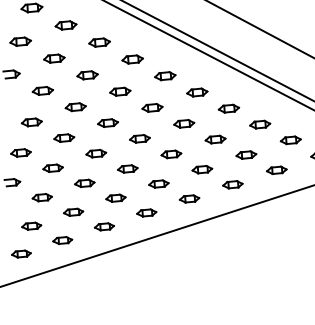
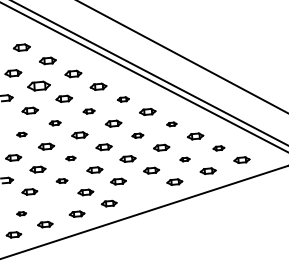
part: (53, 59) -> (38, 86), size x1.4
part: (165, 76) -> (123, 99), size x0.7
part: (119, 91) -> (88, 111), size x0.7
part: (74, 107) -> (54, 123), size x0.7
part: (228, 108) -> (171, 124), size x0.6
part: (31, 122) -> (21, 134), size x0.6
part: (183, 123) -> (137, 135), size x0.7
part: (290, 140) -> (218, 148), size x0.7
part: (95, 153) -> (70, 158), size x0.6
part: (245, 154) -> (184, 159), size x0.6
part: (83, 182) -> (61, 180), size x0.7
part: (189, 198) -> (141, 192), removed
part: (73, 211) -> (53, 202), removed
part: (31, 225) -> (21, 213), size x0.6

